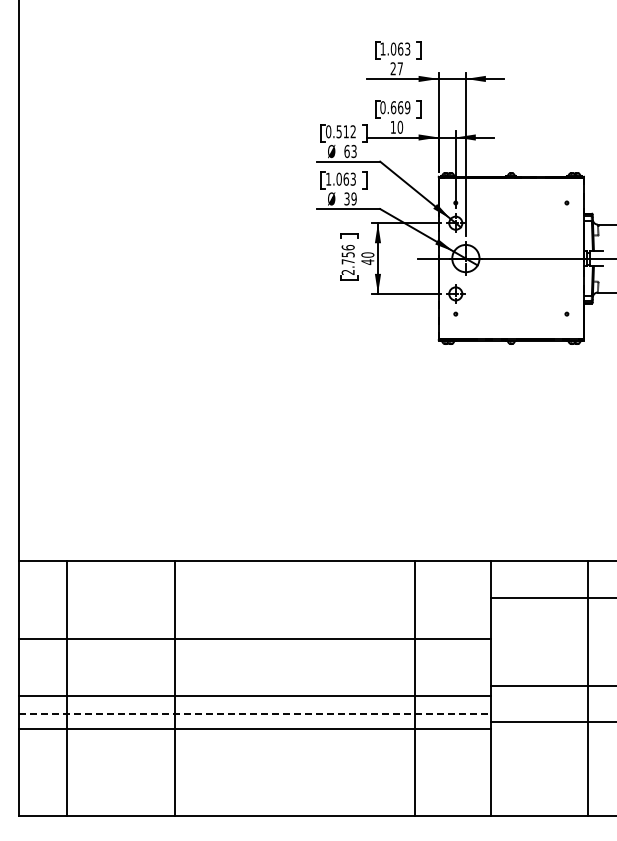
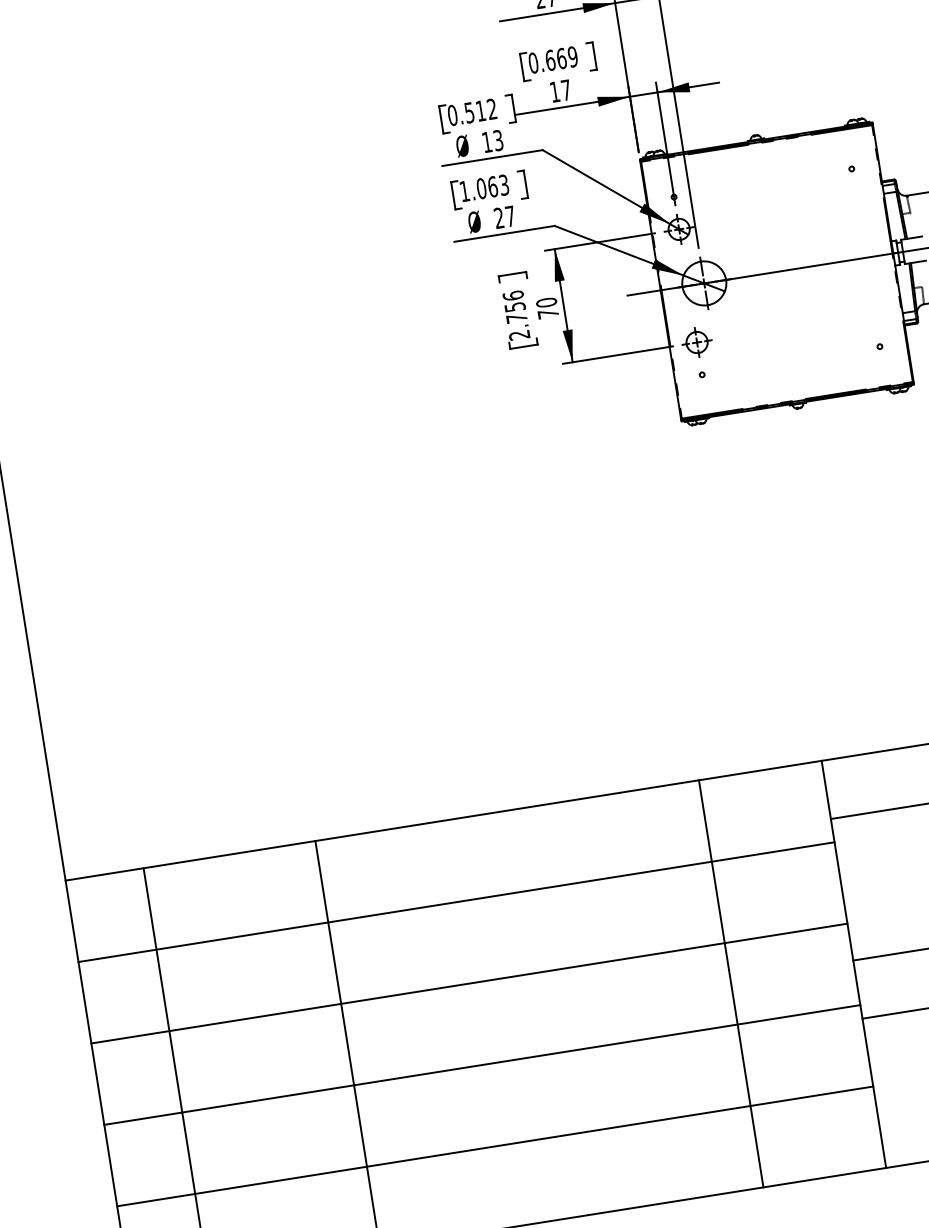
text: (400, 126) -> (566, 88), 10 -> 17
text: (346, 151) -> (486, 142), 63 -> 13
text: (350, 198) -> (504, 216), 39 -> 27
text: (367, 262) -> (547, 314), 40 -> 70
line: (254, 639) -> (455, 902), moved
line: (254, 696) -> (468, 984), moved
line: (255, 713) -> (483, 1064), dashed -> solid
line: (254, 728) -> (494, 1145), moved

